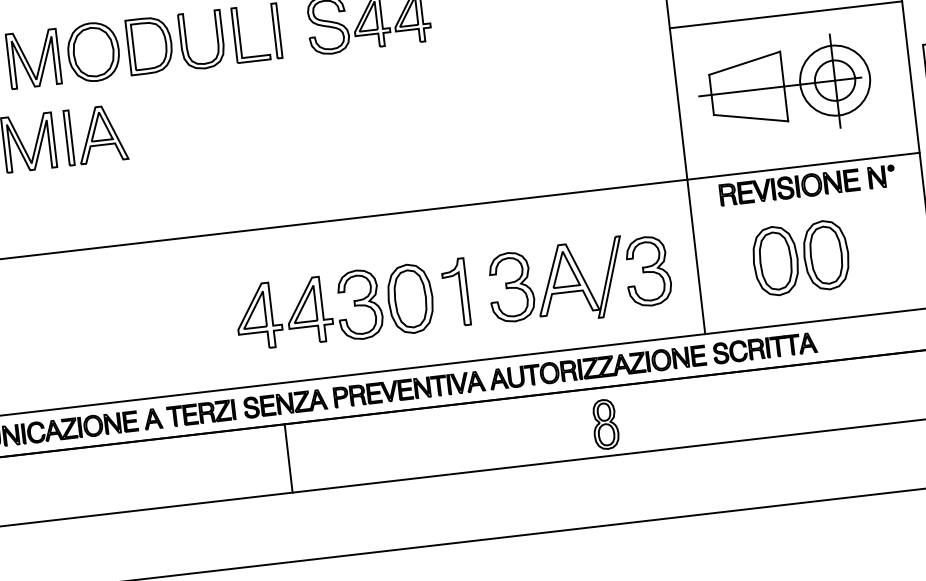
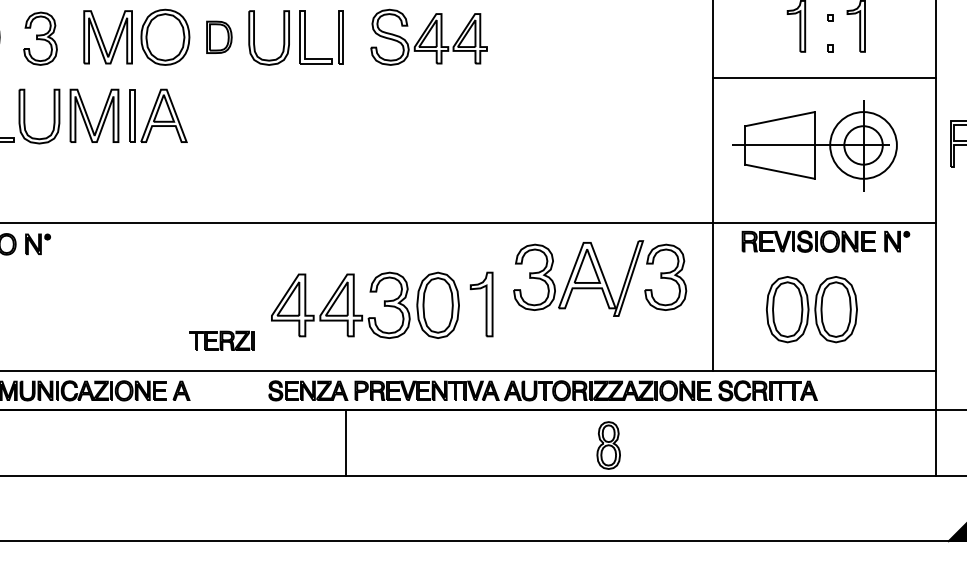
part: (150, 45) -> (219, 37), size x0.6
part: (580, 280) -> (600, 278), moved
part: (201, 413) -> (221, 340), moved
line: (288, 457) -> (346, 442), moved

